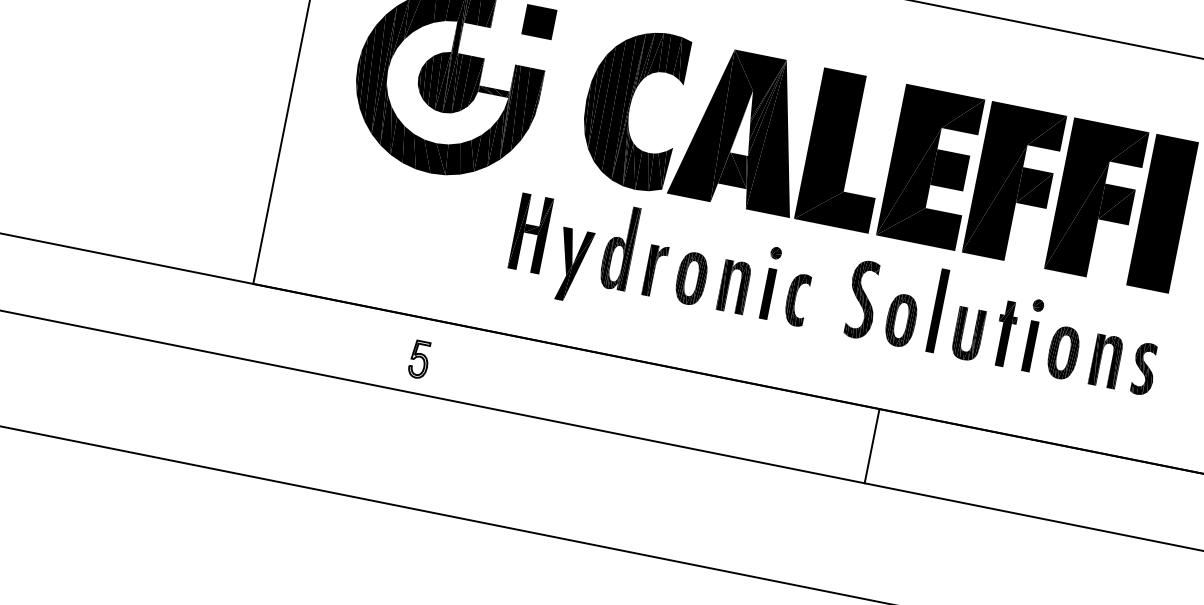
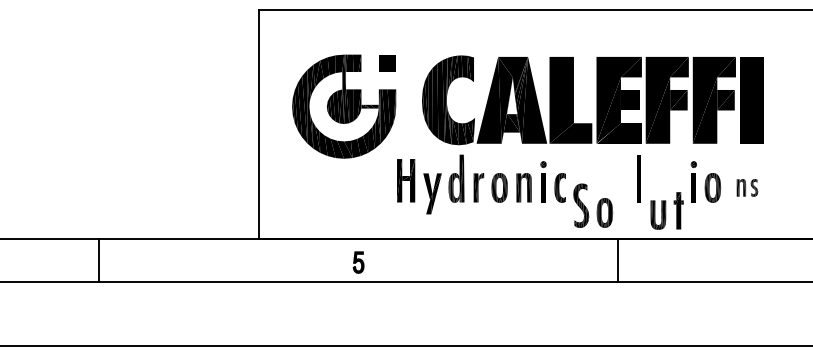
part: (884, 303) -> (593, 205), moved
part: (984, 329) -> (666, 210), moved
part: (1124, 364) -> (747, 187), size x0.6

